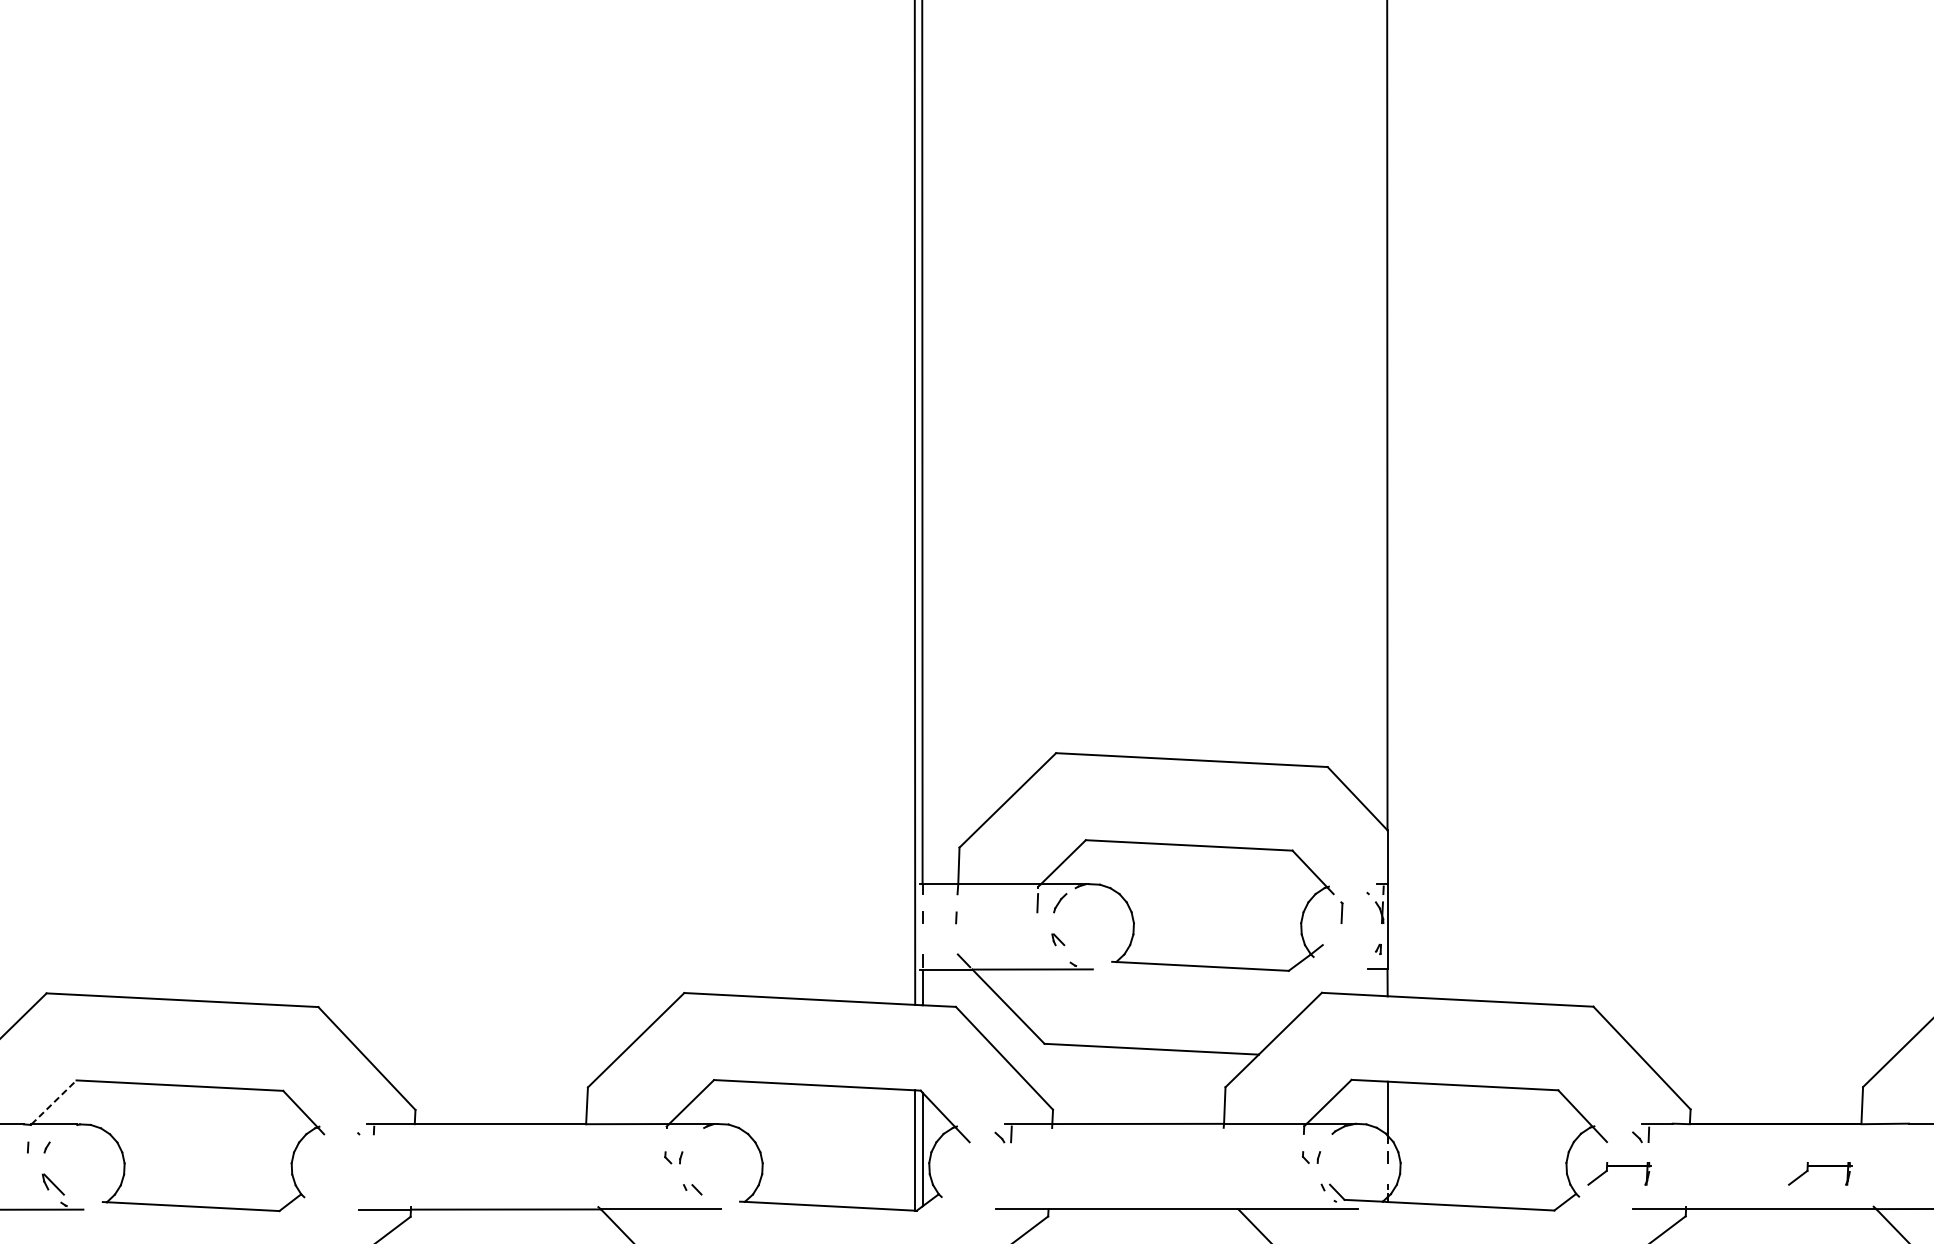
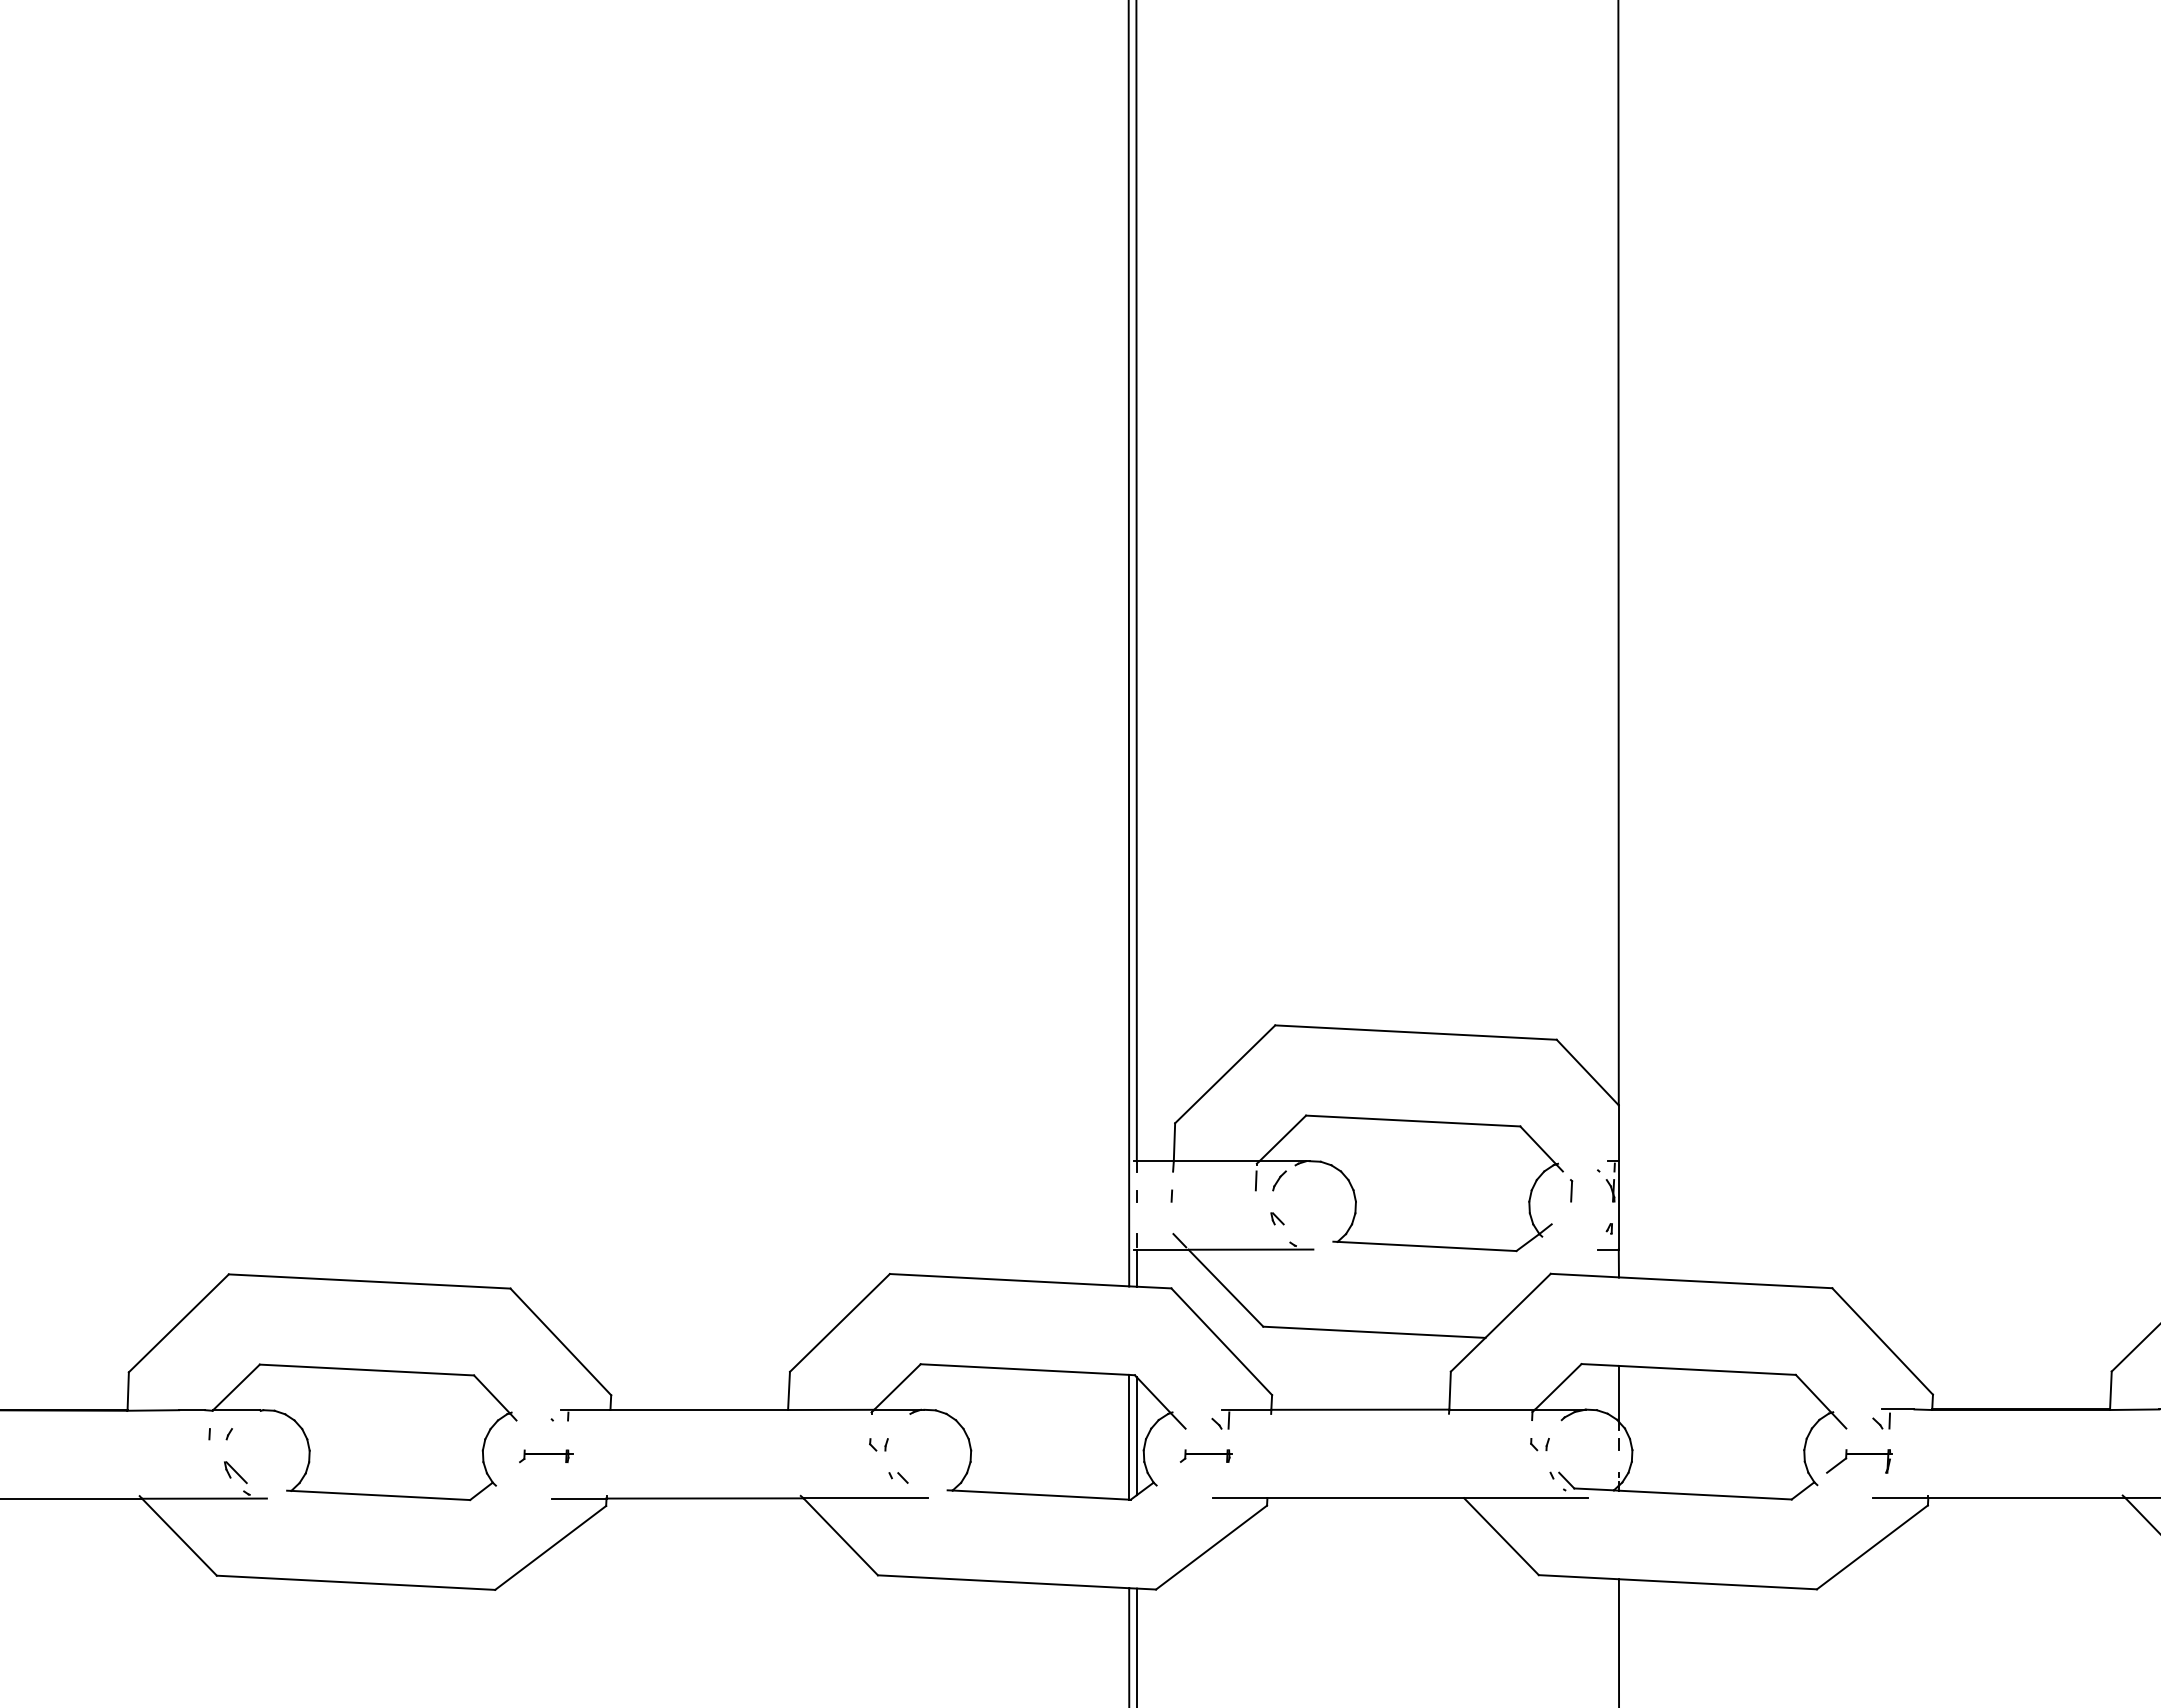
line: (54, 1102) -> (236, 1387), dashed -> solid
part: (1820, 1167) -> (2067, 1454), removed
part: (988, 1168) -> (1205, 1455), added
part: (353, 1169) -> (546, 1456), added

